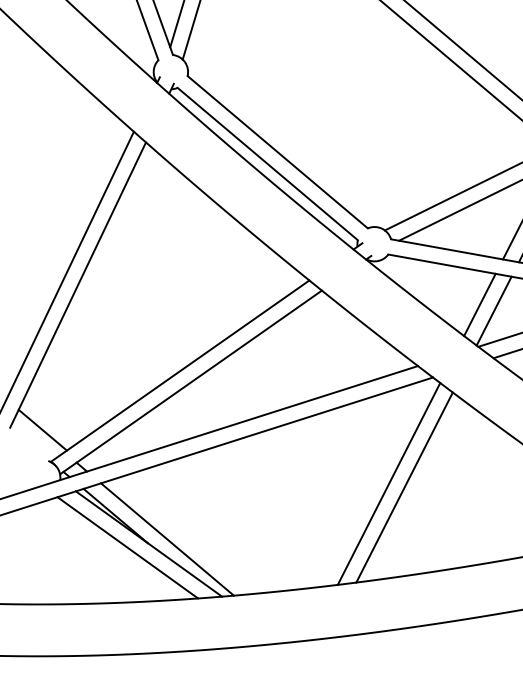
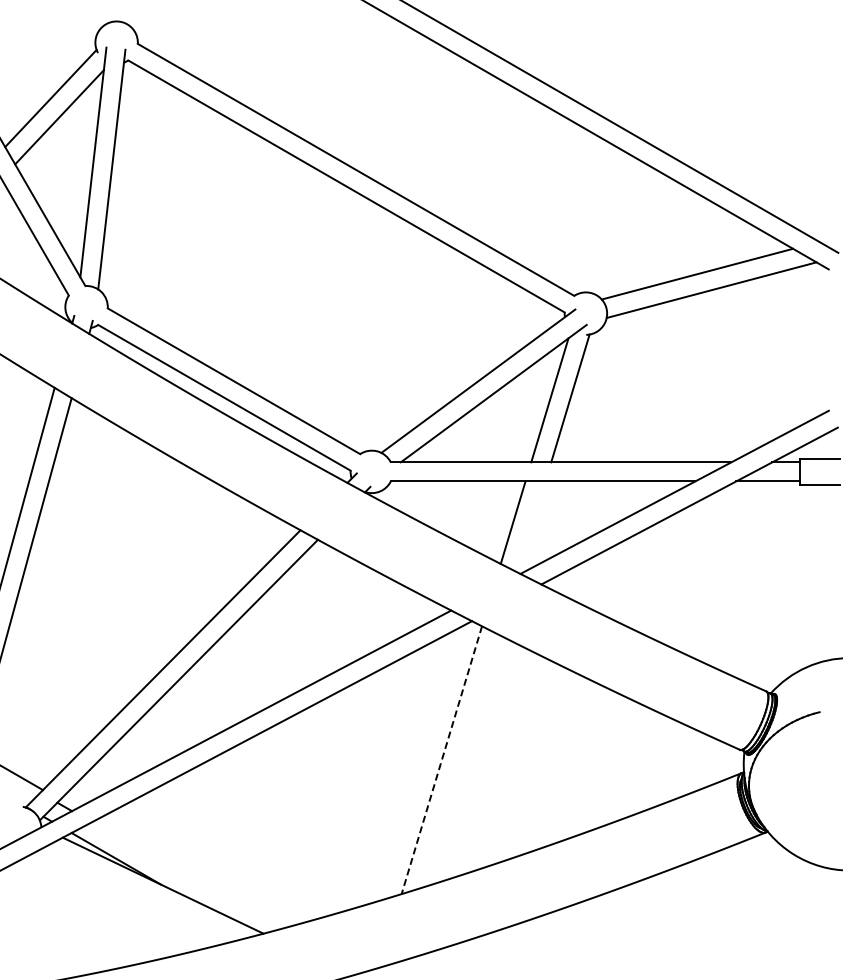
line: (493, 310) -> (531, 526), removed
line: (388, 484) -> (441, 760), solid -> dashed
line: (404, 487) -> (461, 761), removed
line: (167, 538) -> (184, 875), removed
line: (127, 547) -> (137, 894), removed

